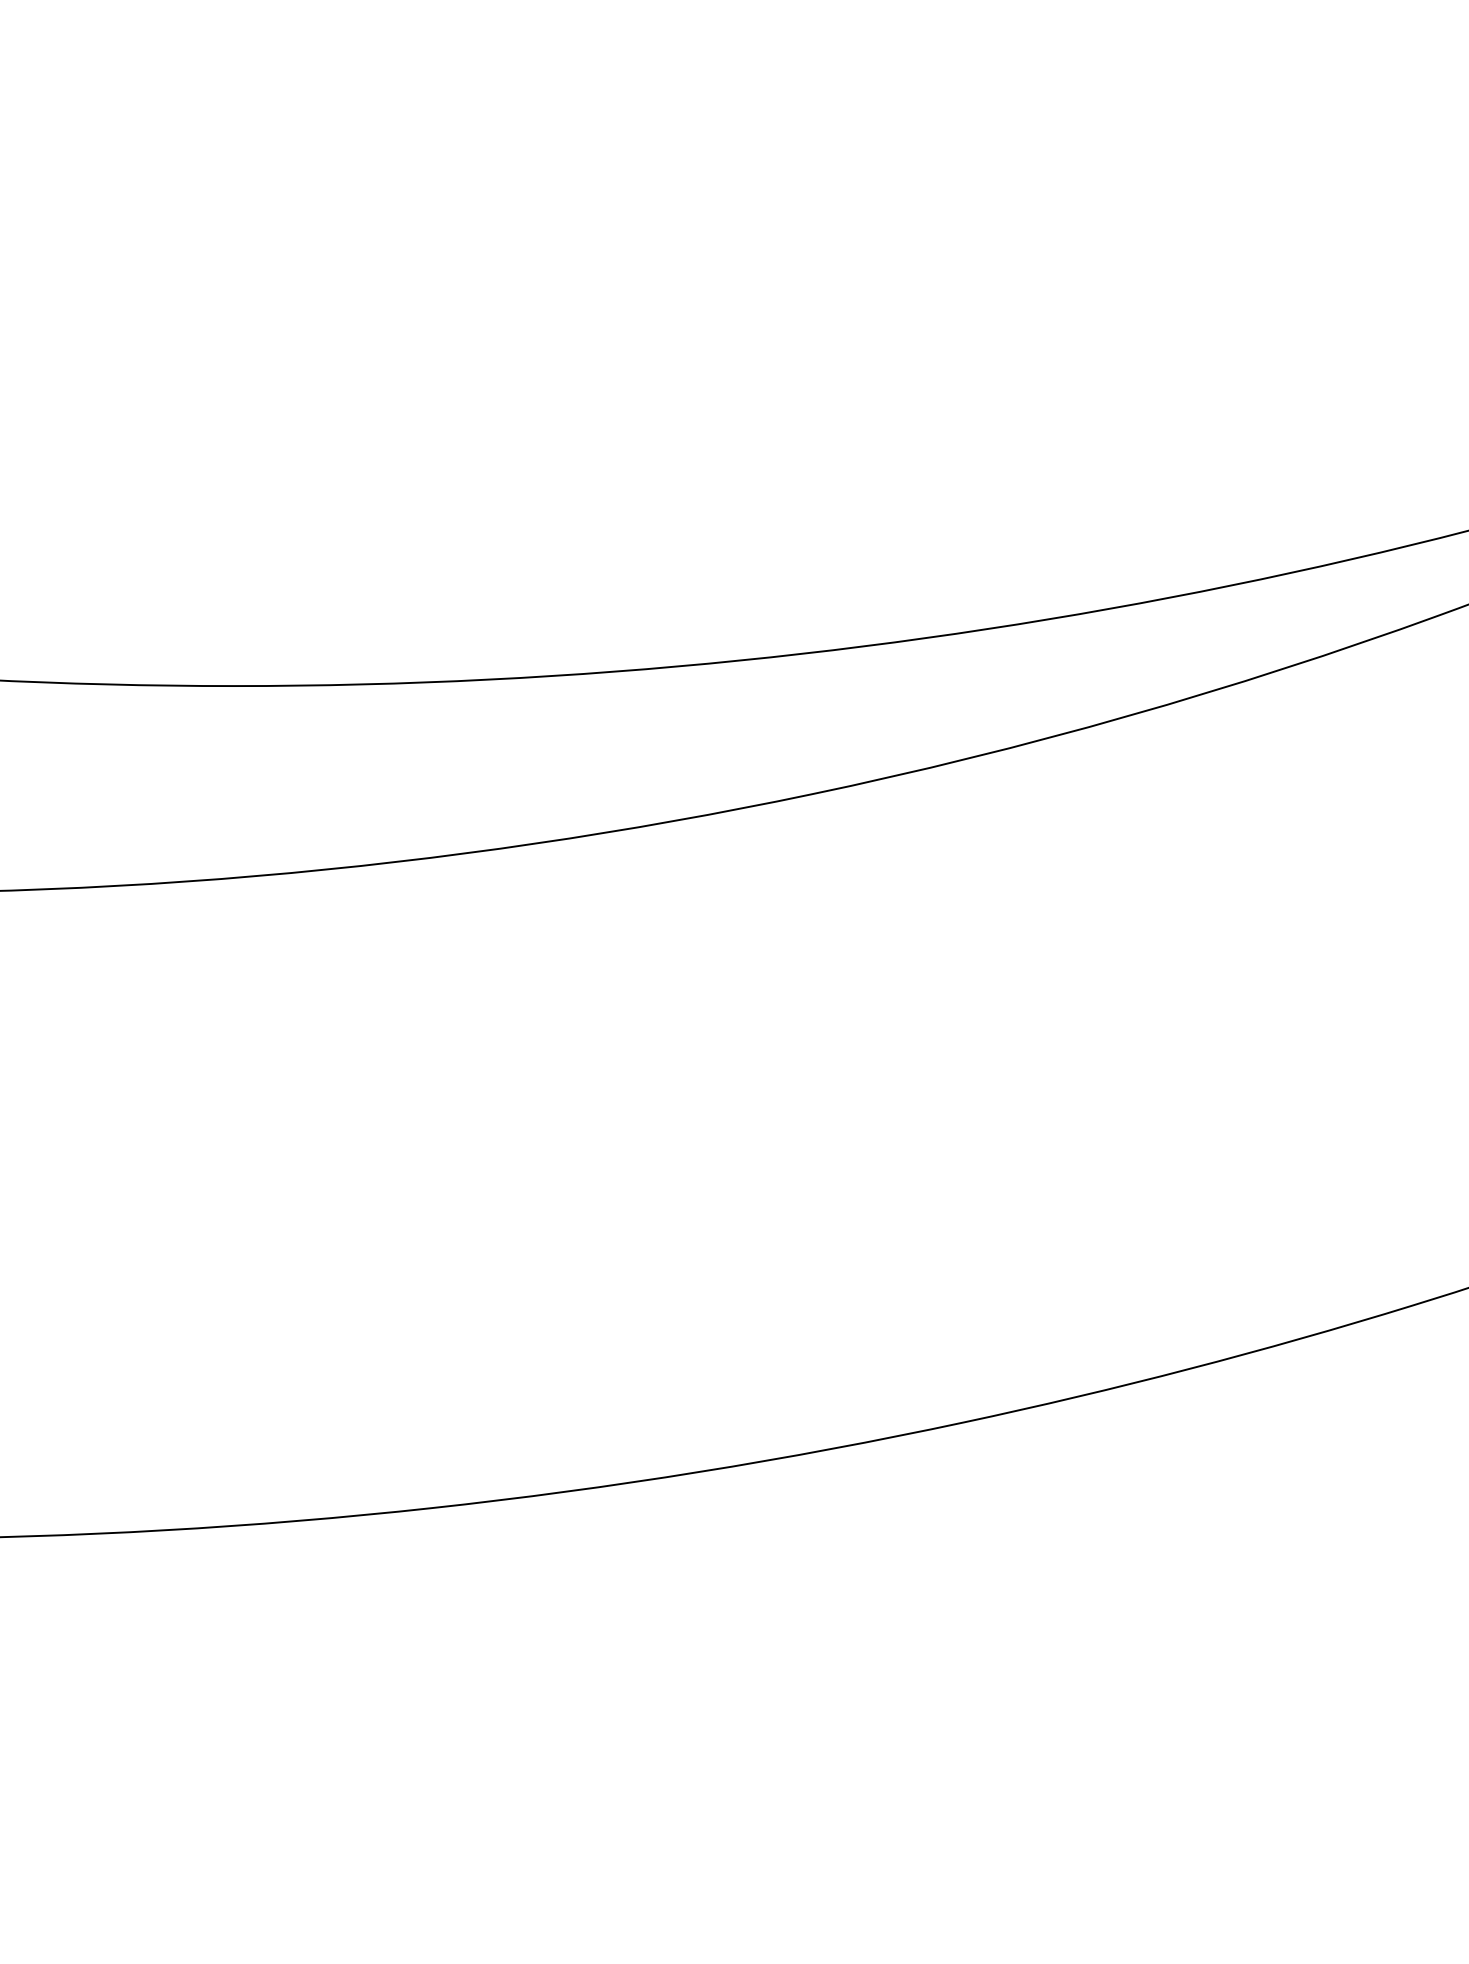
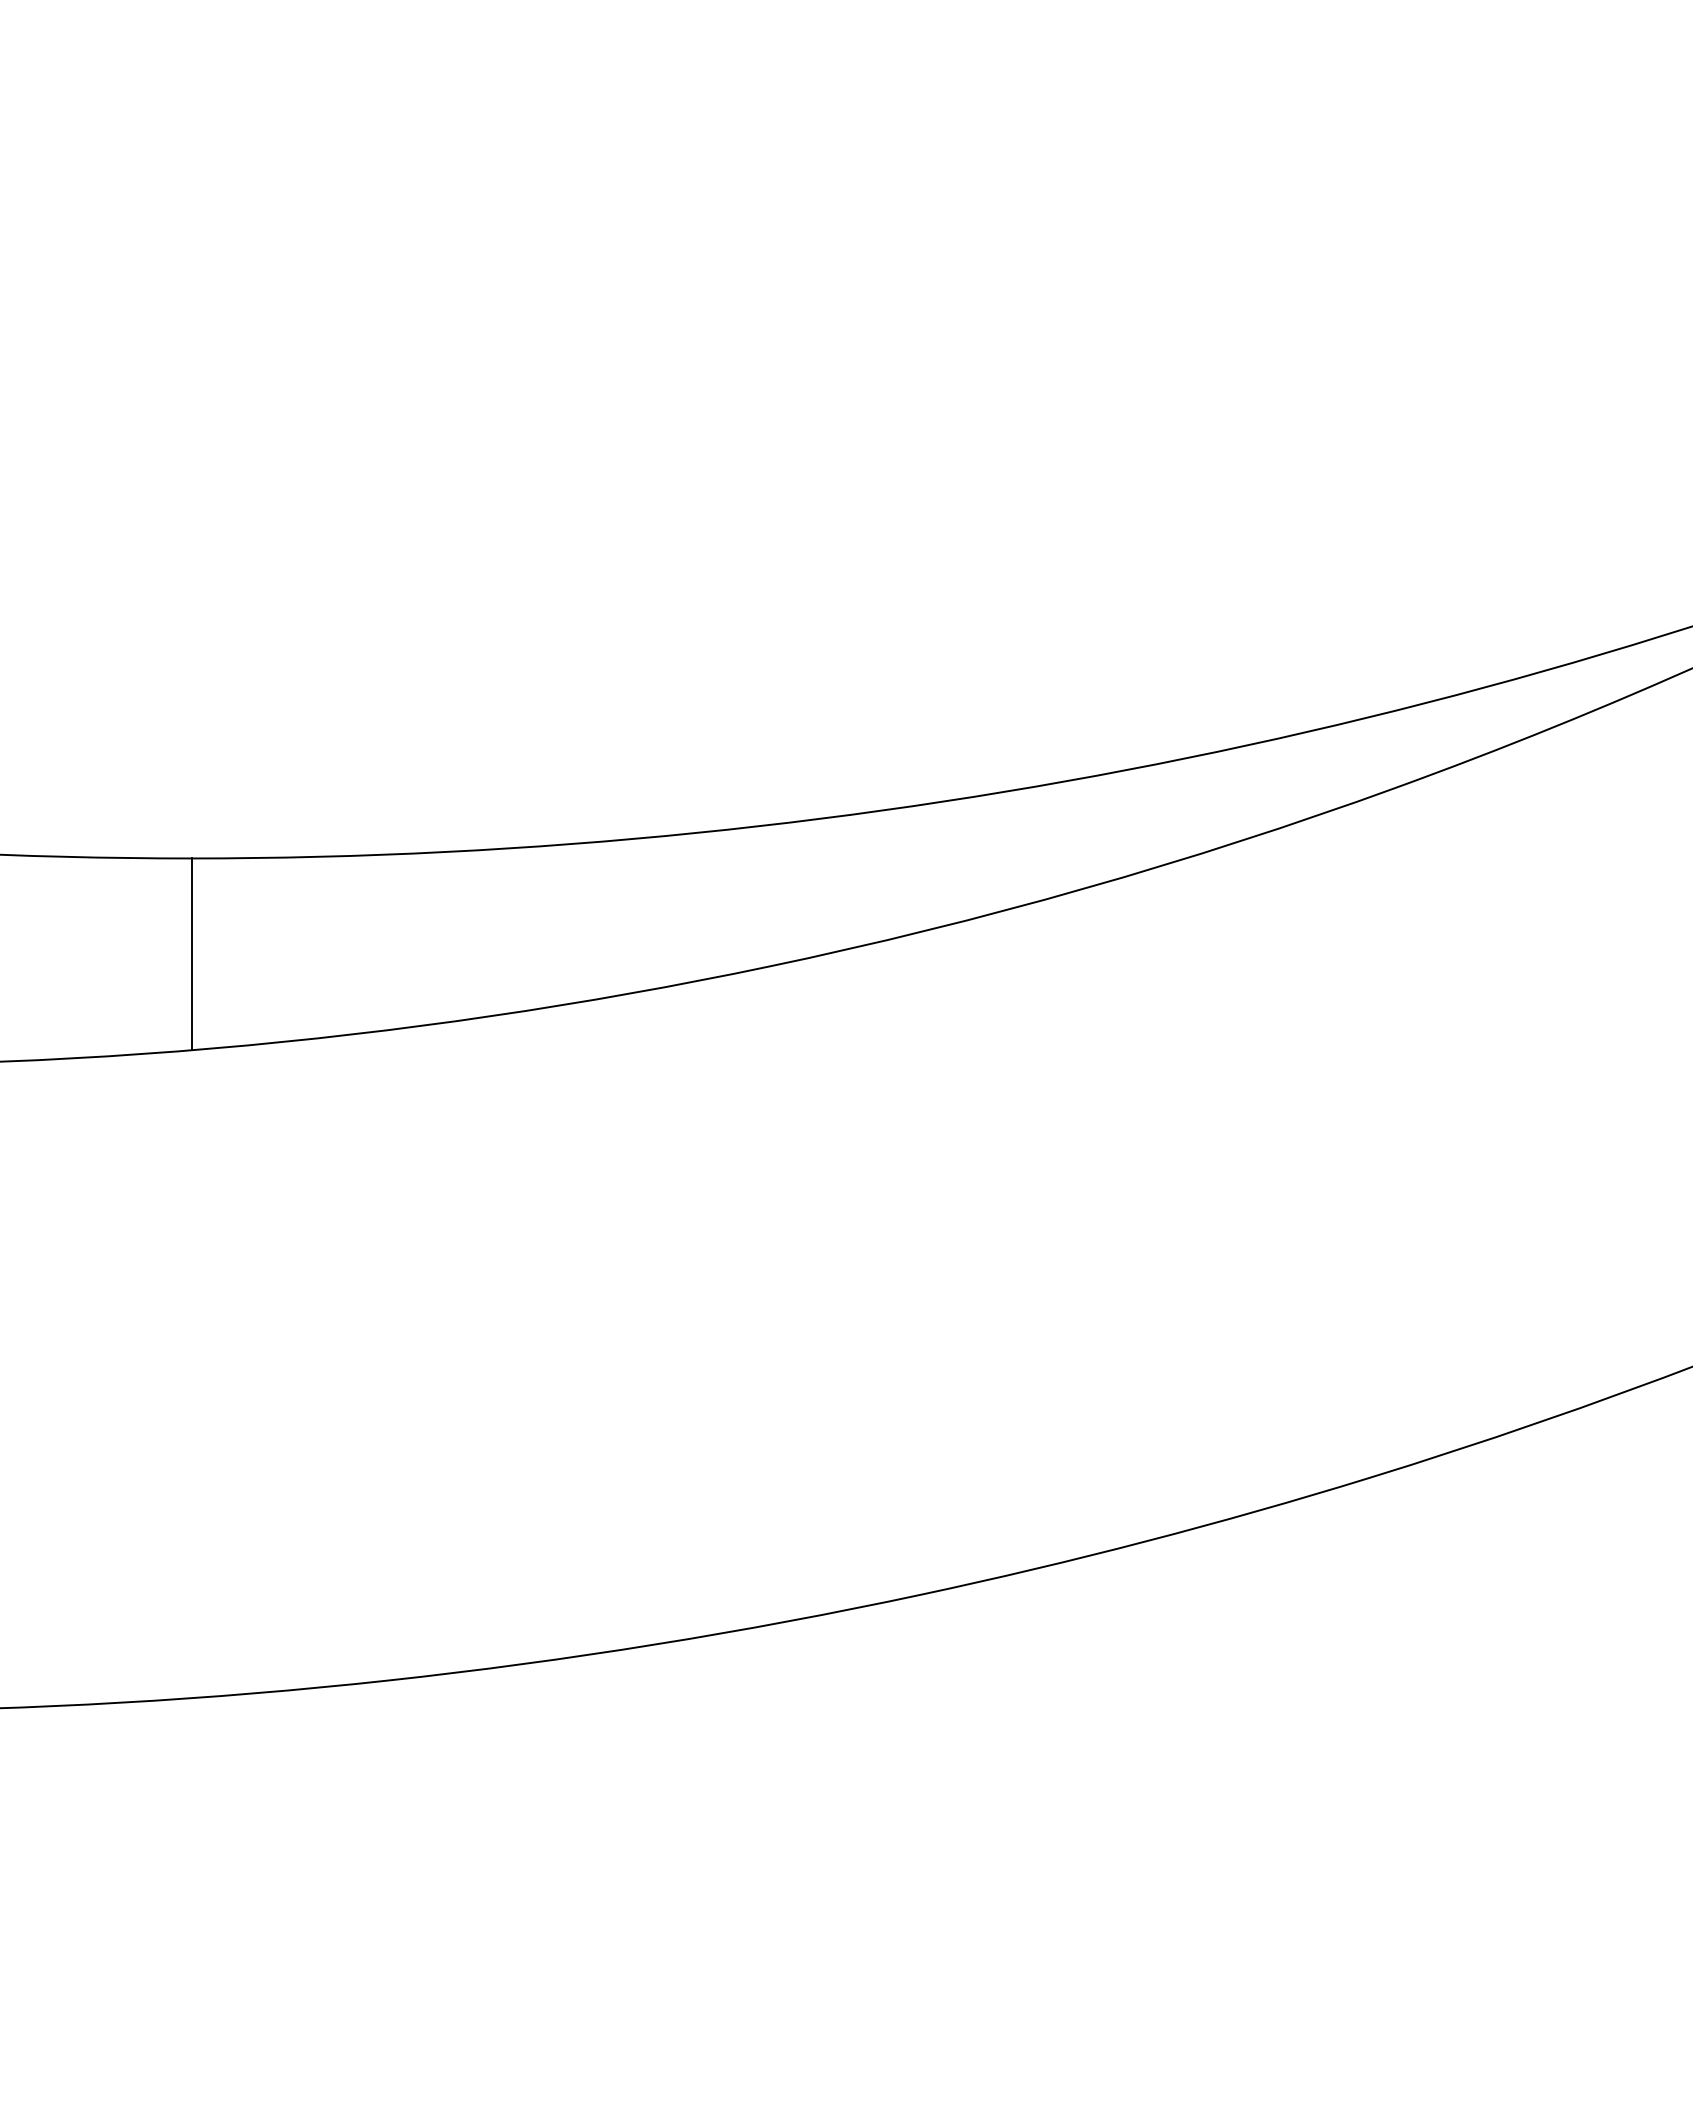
line: (234, 782) -> (191, 954), added

